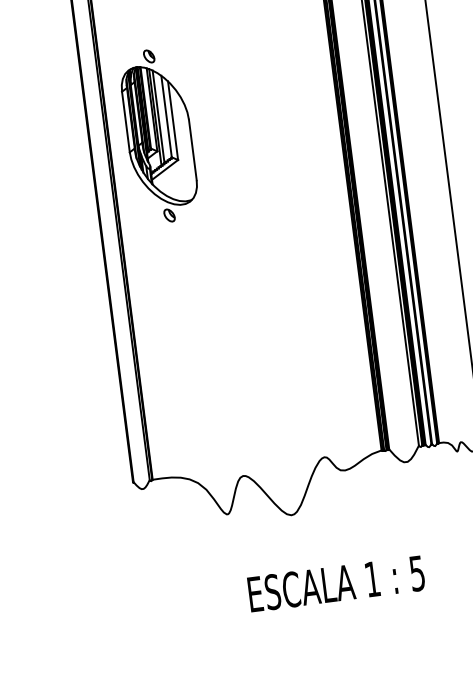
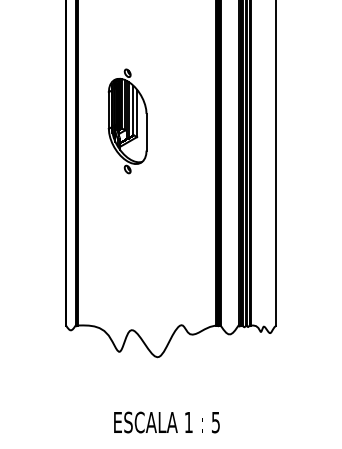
part: (159, 136) -> (127, 121), moved
text: (335, 583) -> (166, 422), moved

